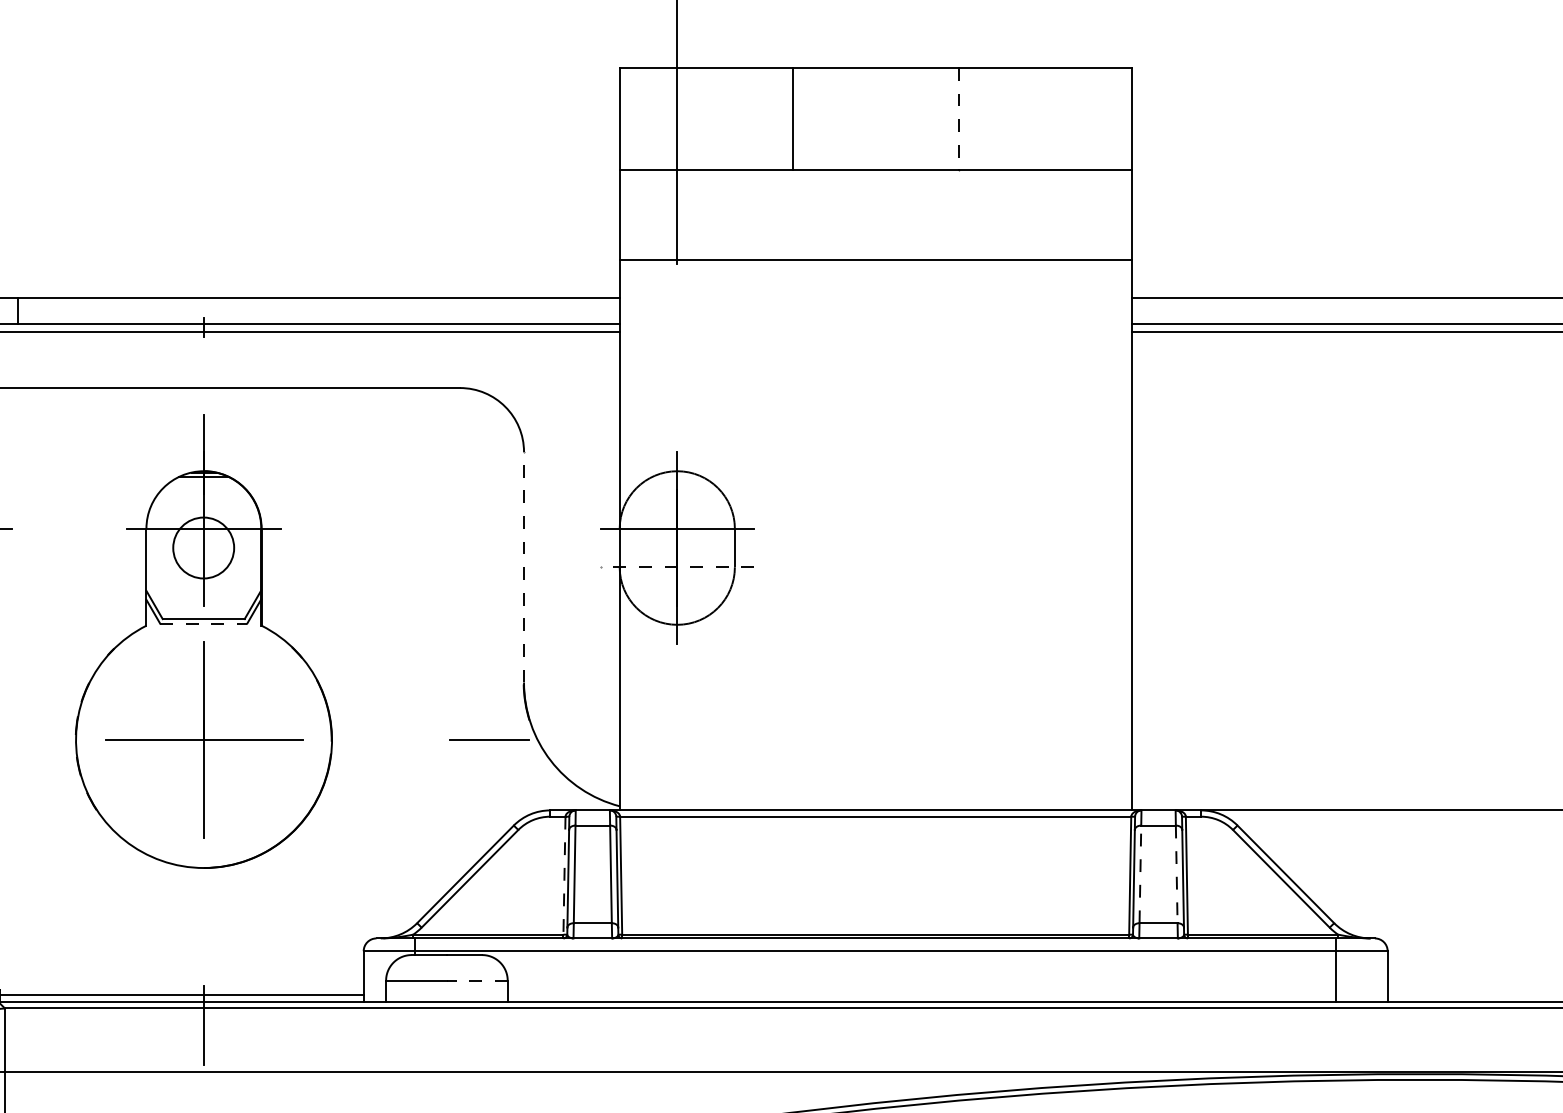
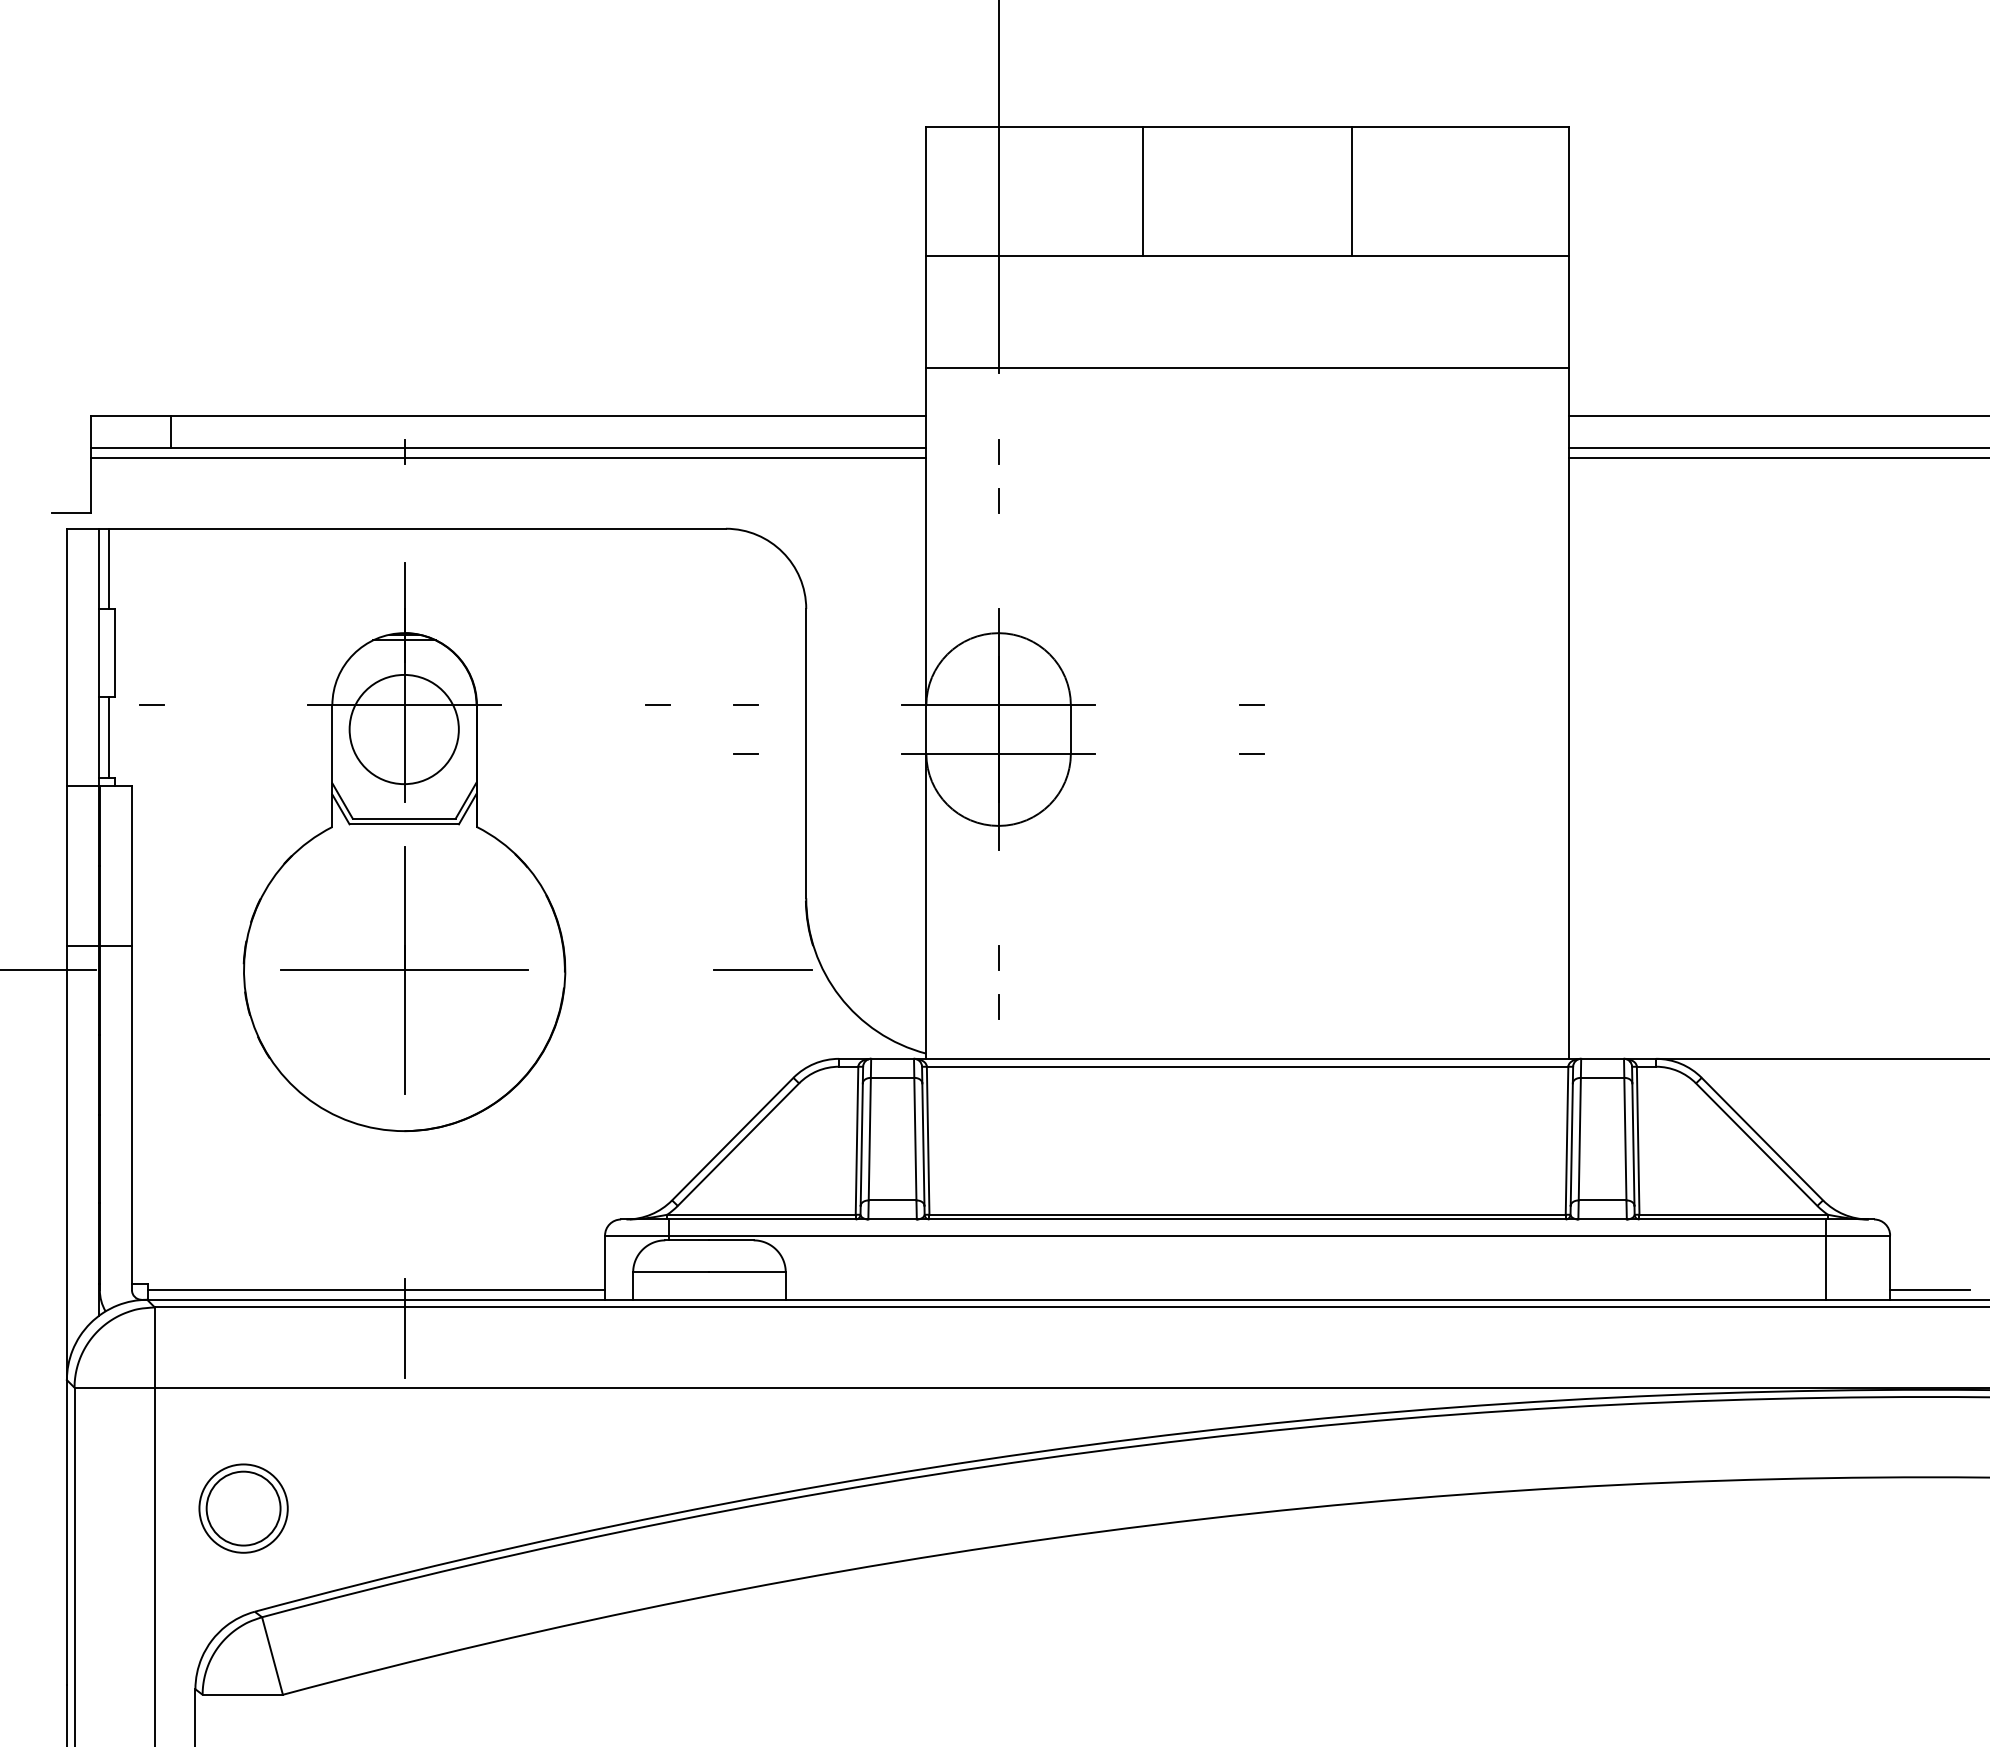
line: (959, 119) -> (1352, 191), dashed -> solid
line: (677, 327) -> (998, 452), added
line: (677, 365) -> (998, 500), added
line: (405, 528) -> (657, 705), added
line: (475, 528) -> (745, 705), added
line: (878, 528) -> (1251, 705), added
circle: (203, 547) -> (403, 729), size x1.43
line: (475, 567) -> (745, 753), added
line: (524, 567) -> (806, 753), dashed -> solid
line: (677, 567) -> (998, 753), dashed -> solid
line: (878, 567) -> (1251, 753), added
line: (203, 623) -> (404, 824), dashed -> solid
line: (677, 730) -> (998, 958), added
line: (677, 768) -> (998, 1006), added
line: (1140, 873) -> (1579, 1138), dashed -> solid
line: (1176, 874) -> (1625, 1139), dashed -> solid
line: (564, 876) -> (857, 1141), dashed -> solid
line: (477, 980) -> (747, 1272), dashed -> solid
line: (1419, 995) -> (1930, 1290), added

